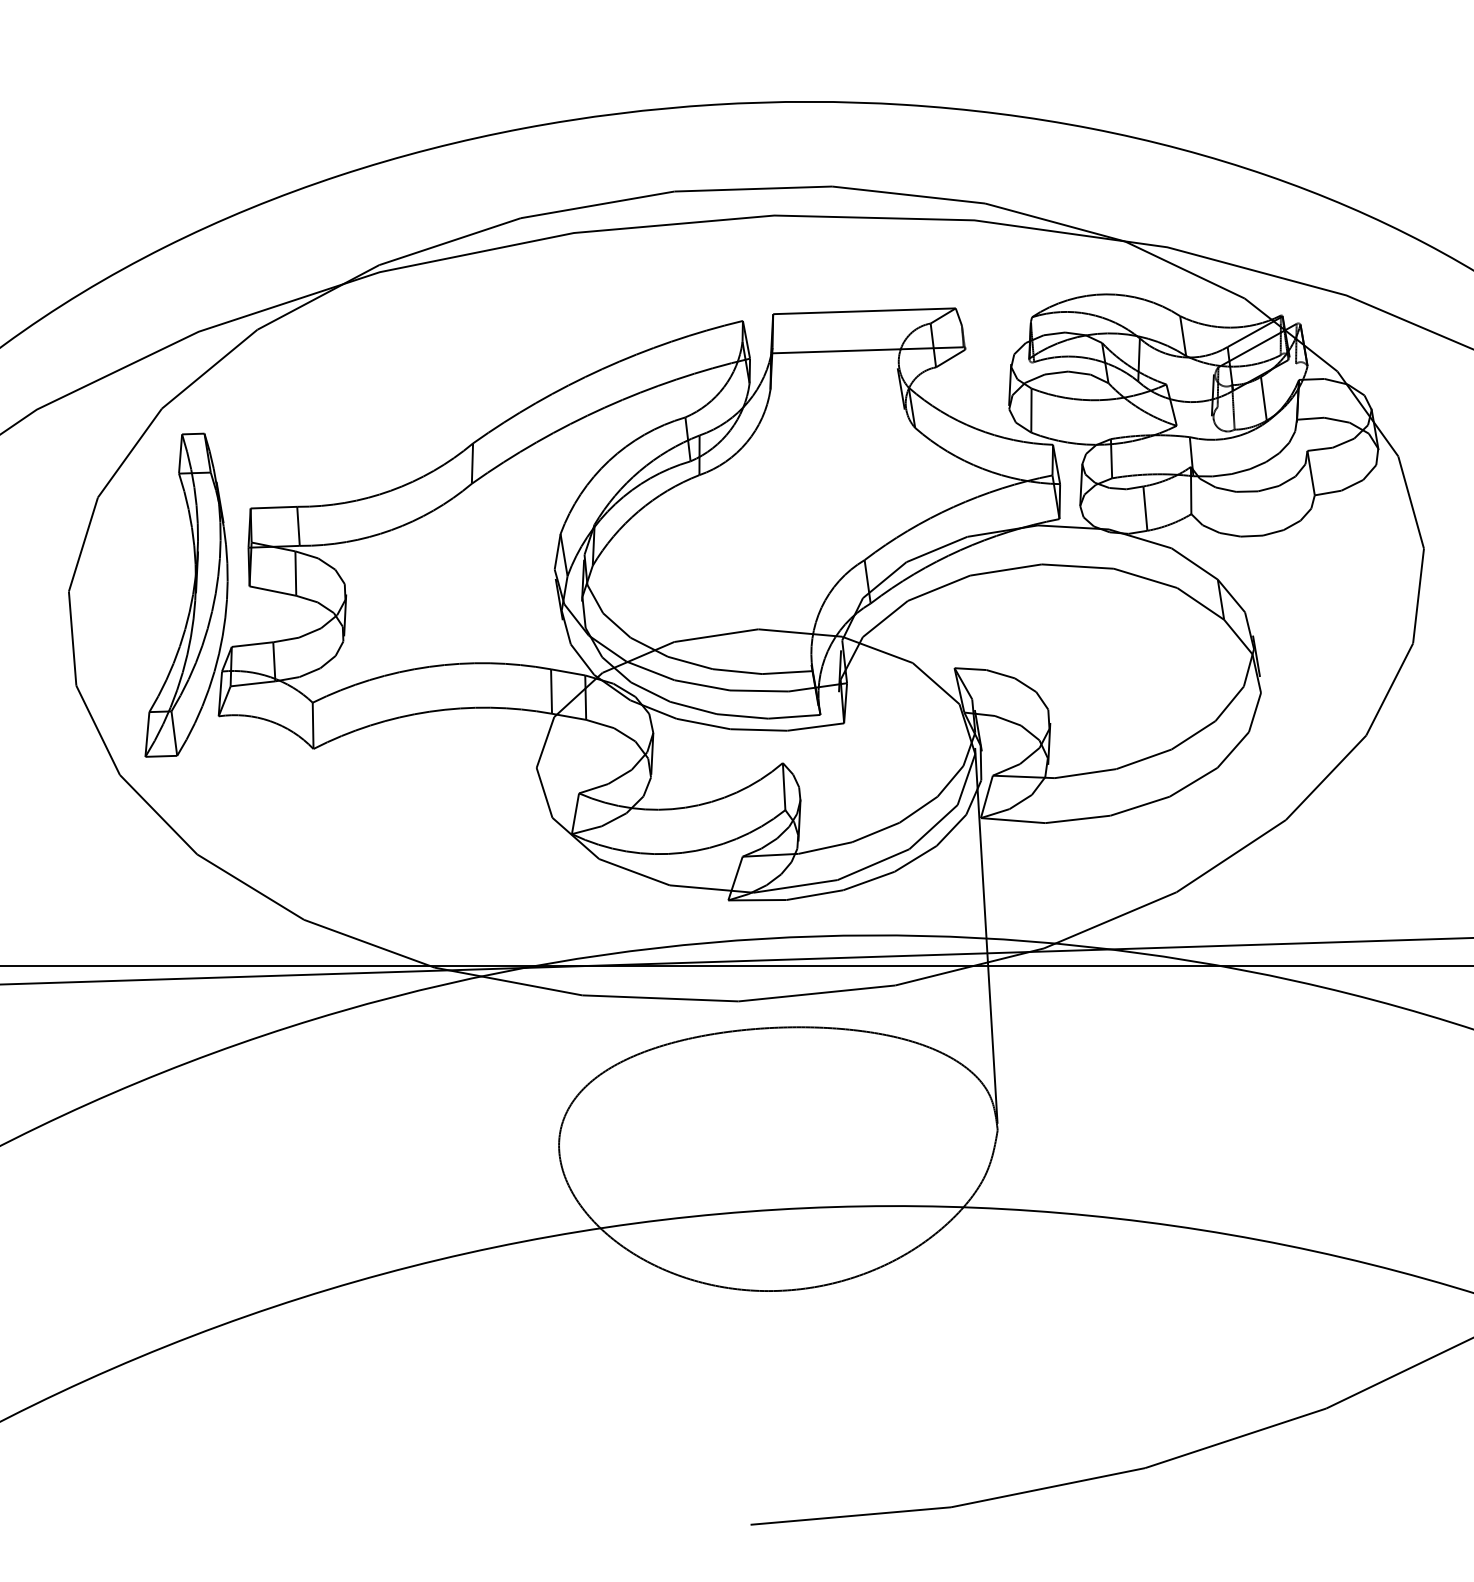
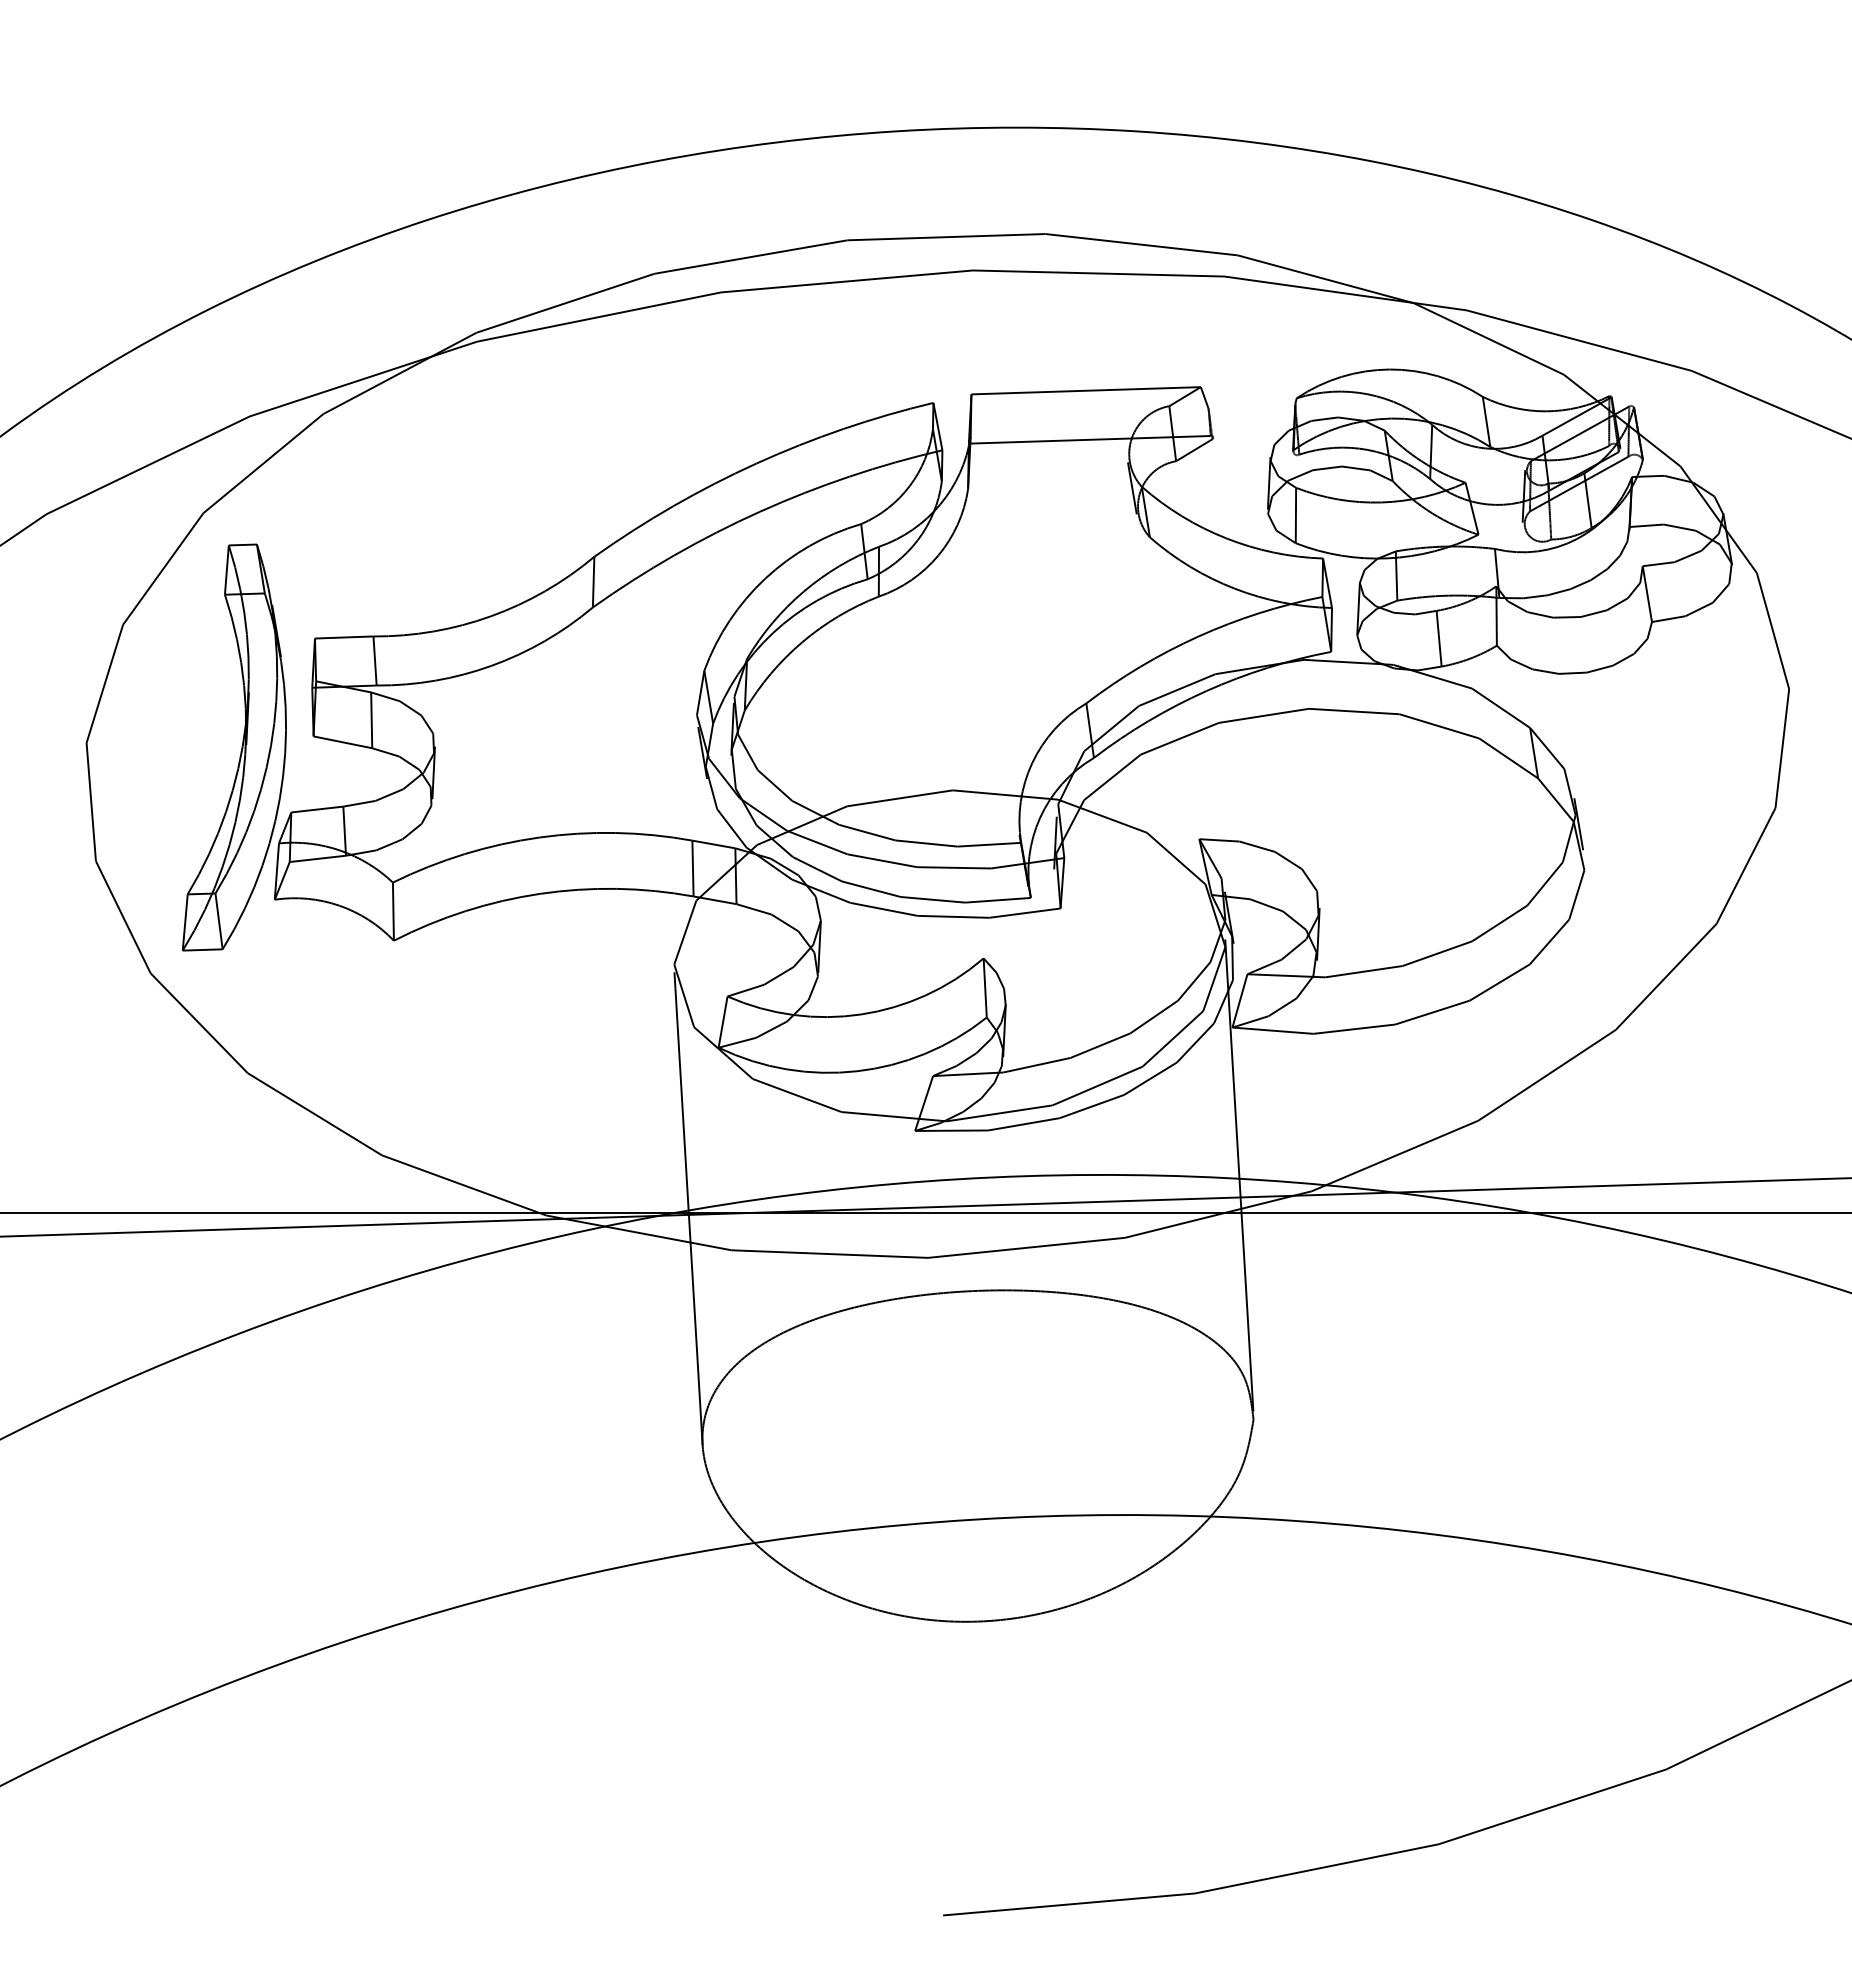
line: (1256, 385) -> (1578, 483), added
line: (547, 962) -> (688, 1208), added

